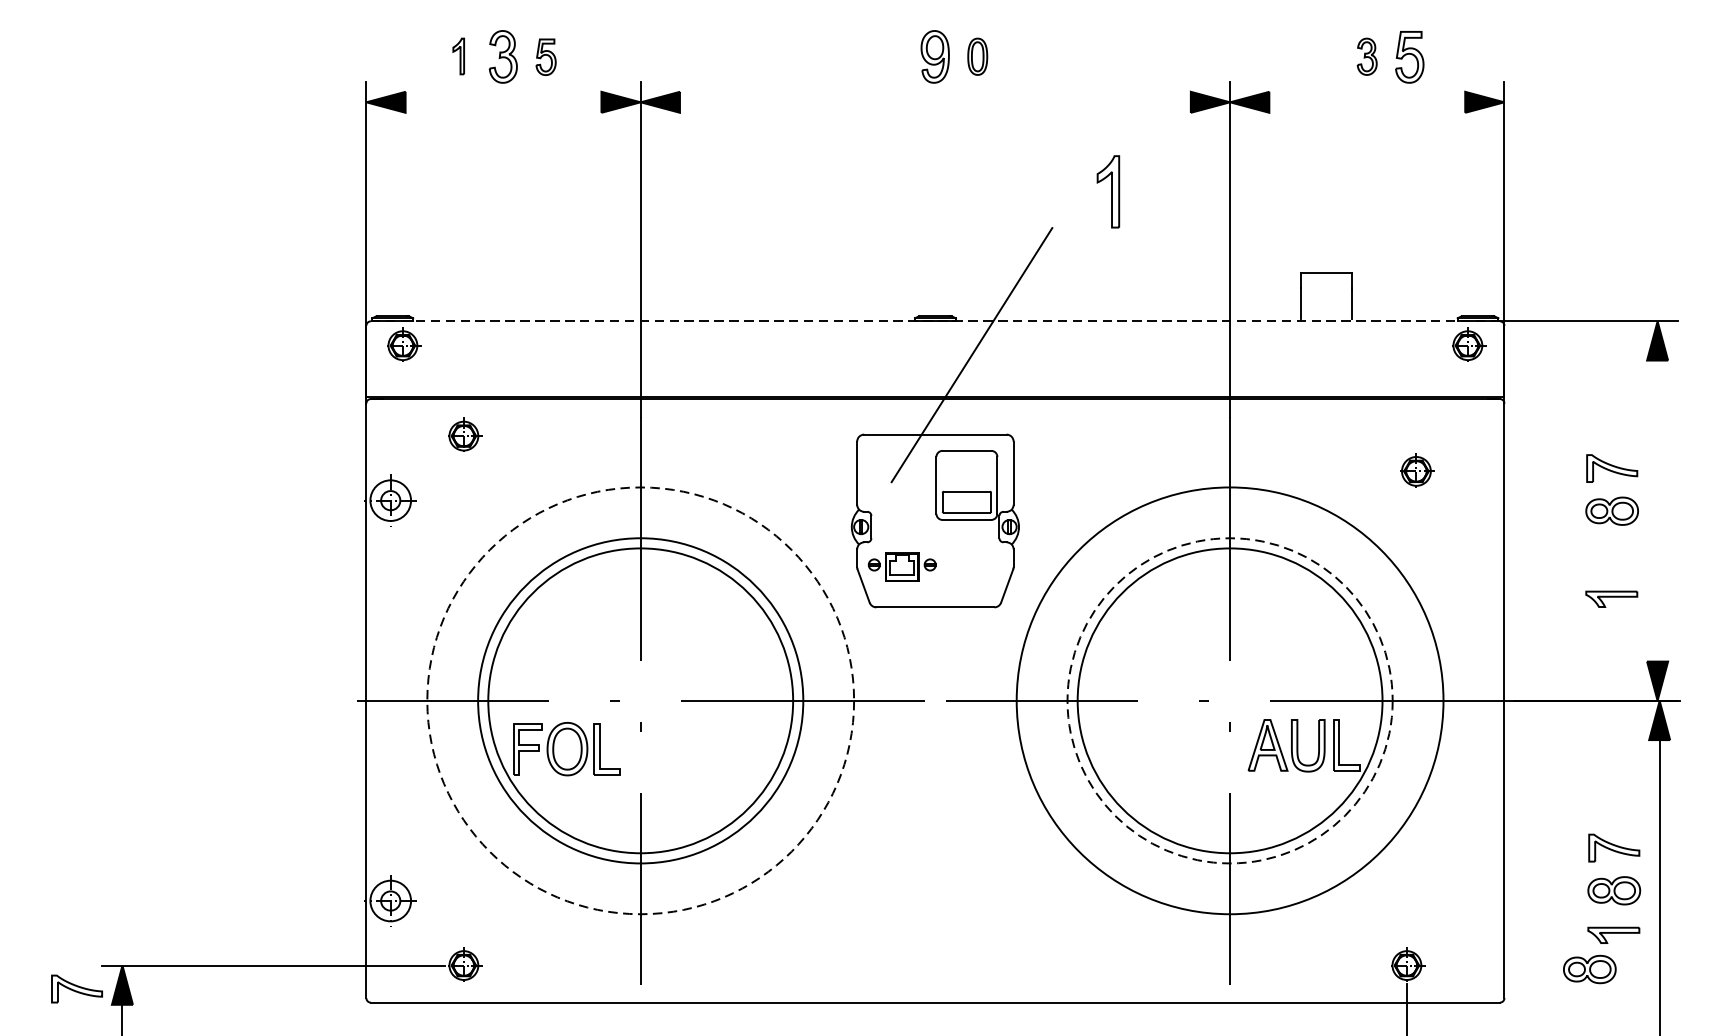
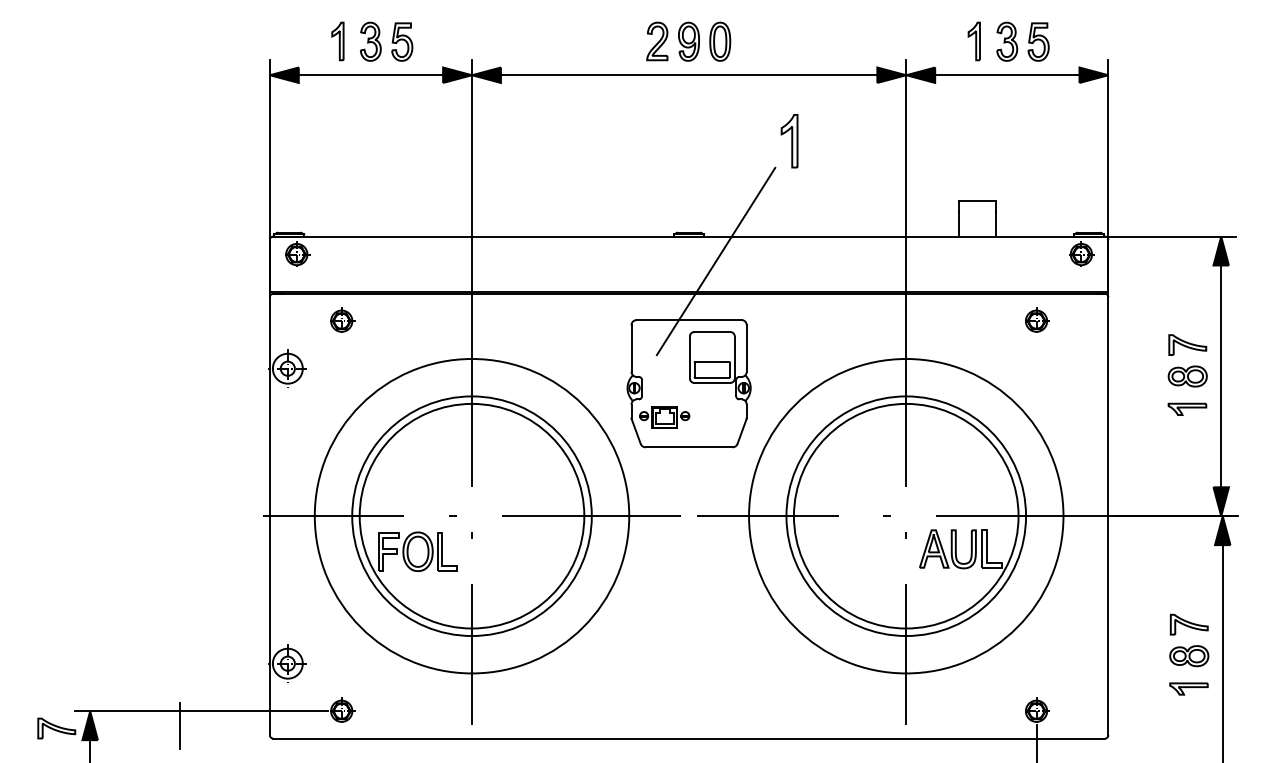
part: (458, 56) -> (337, 41), size x1.43
part: (546, 56) -> (402, 41), size x1.43
part: (892, 56) -> (657, 41), added
part: (977, 56) -> (720, 41), size x1.43
part: (1321, 56) -> (973, 41), added
part: (1367, 56) -> (1007, 41), size x1.43
line: (502, 102) -> (370, 75), added
line: (934, 102) -> (688, 75), added
line: (1367, 102) -> (1007, 75), added
part: (1108, 192) -> (789, 141), moved
line: (935, 321) -> (689, 236), dashed -> solid
part: (1417, 469) -> (1037, 319), moved
line: (1657, 511) -> (1221, 376), added
part: (1611, 598) -> (1187, 408), moved
circle: (640, 699) -> (471, 515), dashed -> solid
circle: (1230, 701) -> (906, 516), dashed -> solid
part: (1590, 969) -> (1171, 714), removed
line: (245, 984) -> (180, 725), added

